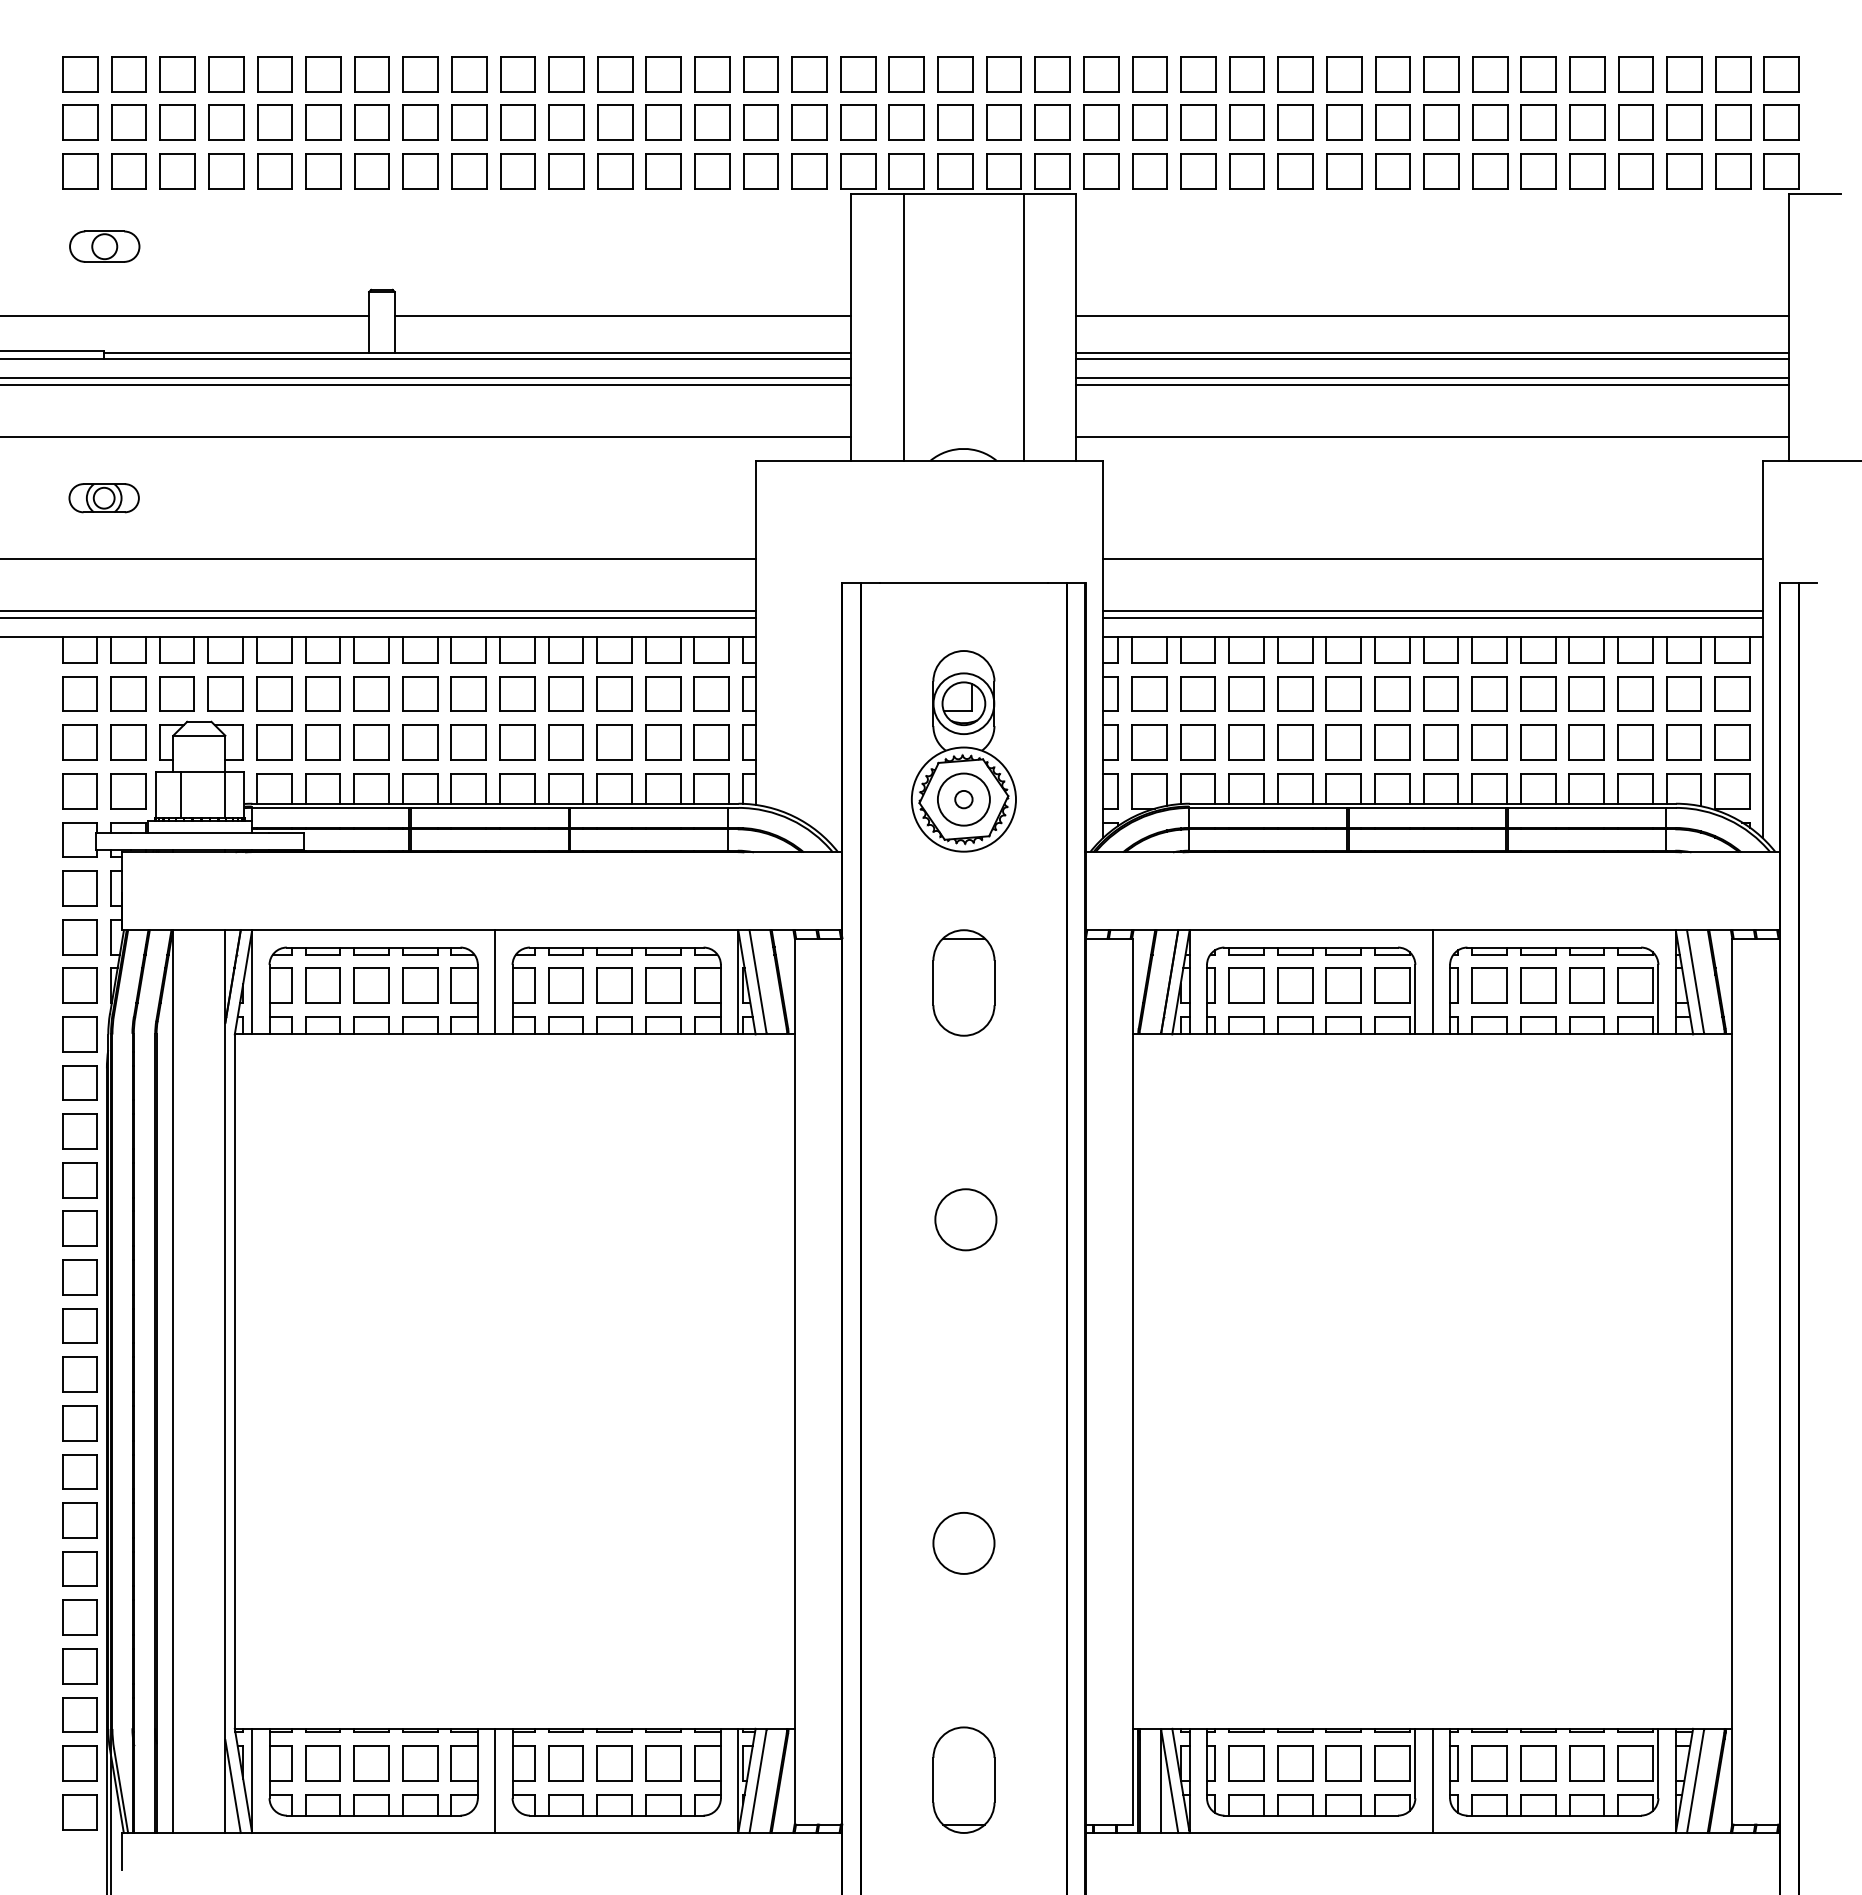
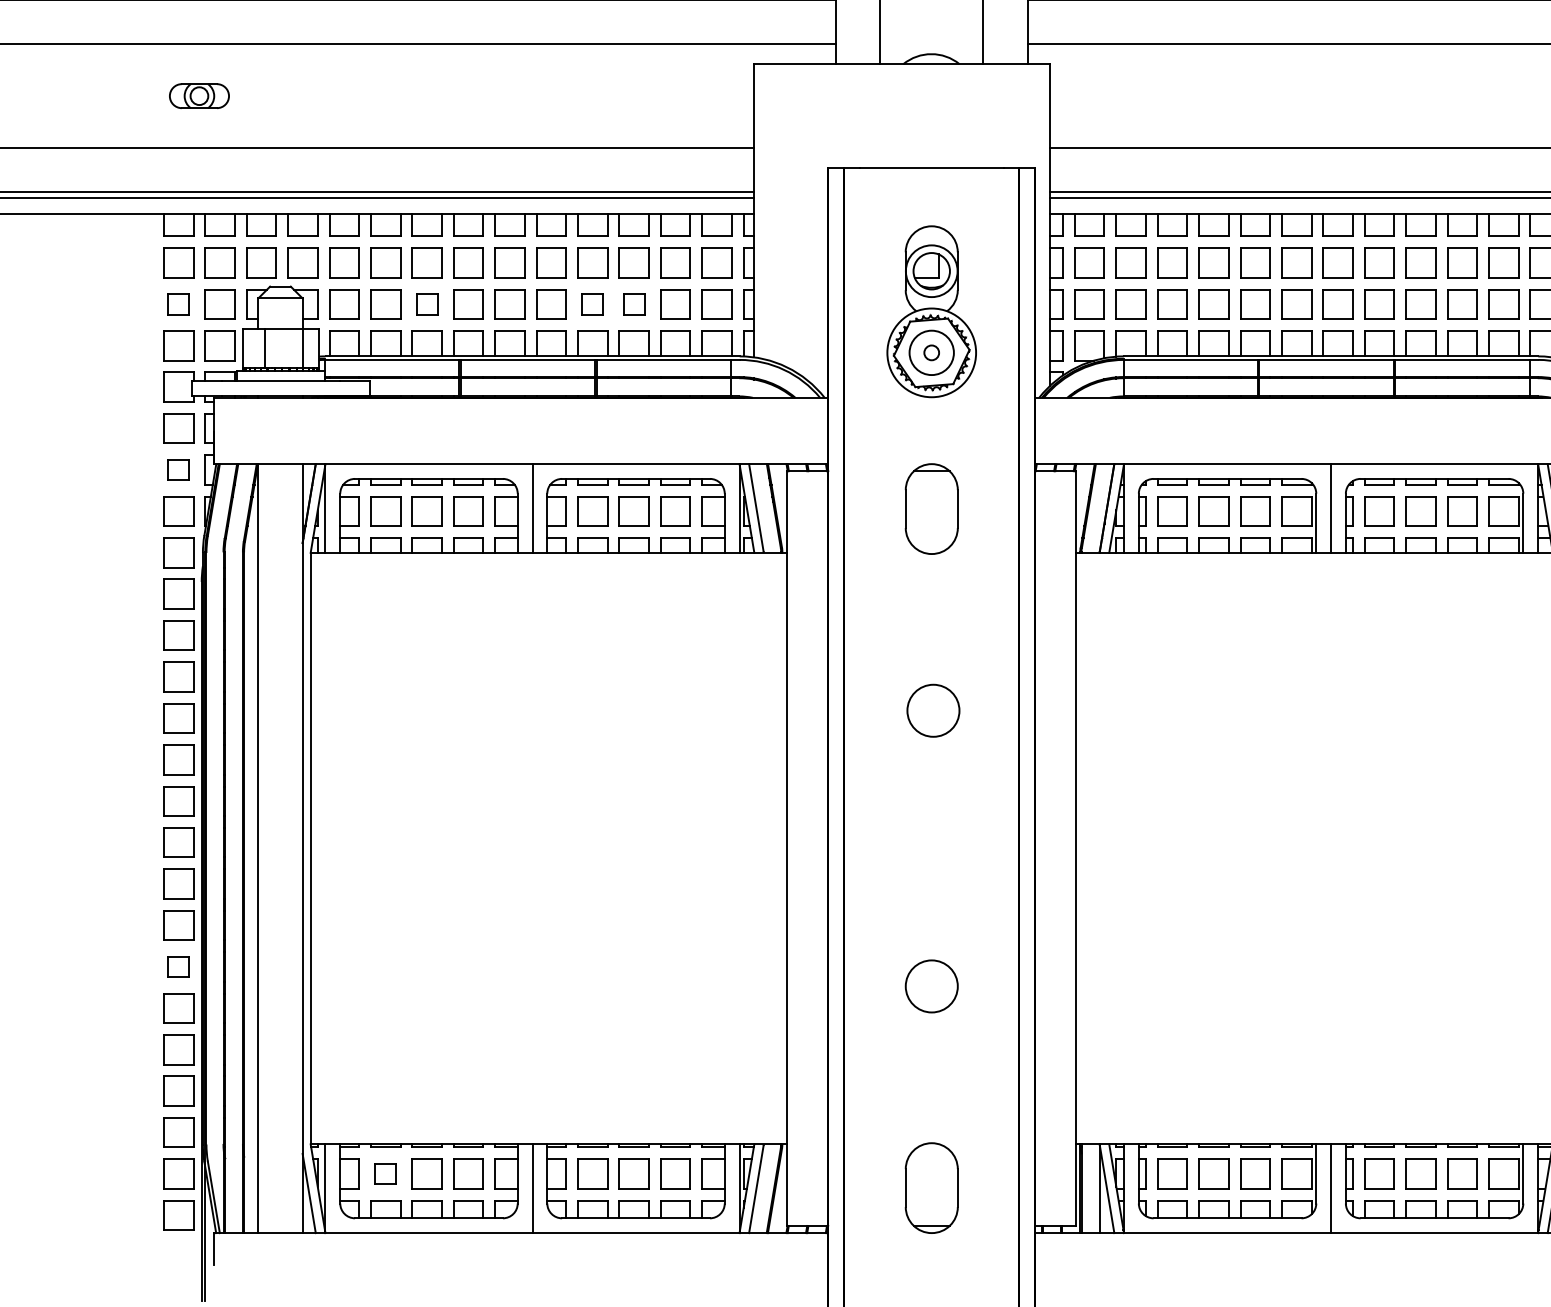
part: (79, 742) -> (178, 304), size x0.7
part: (371, 742) -> (427, 304), size x0.7
part: (565, 742) -> (592, 304), size x0.7
part: (614, 742) -> (634, 304), size x0.7
part: (79, 937) -> (178, 470), size x0.7
part: (79, 1520) -> (178, 966), size x0.7
part: (322, 1763) -> (385, 1173), size x0.7

